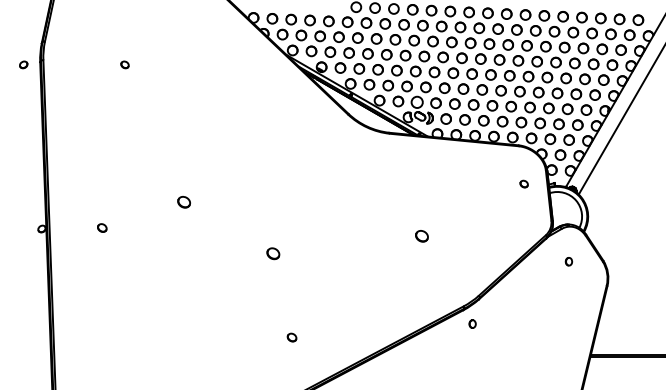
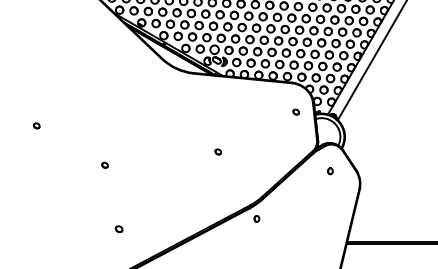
part: (183, 201) -> (36, 125), size x0.62
part: (421, 236) -> (217, 152), size x0.62
part: (273, 253) -> (104, 165), size x0.62

